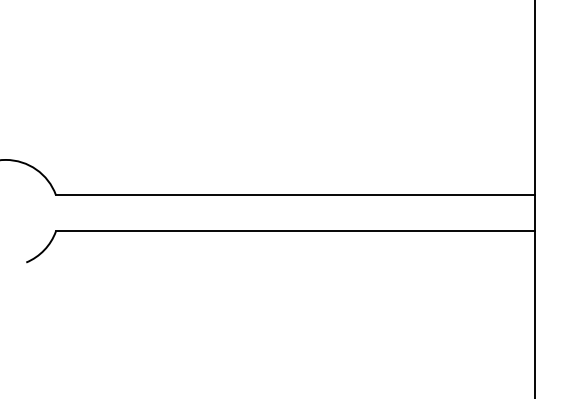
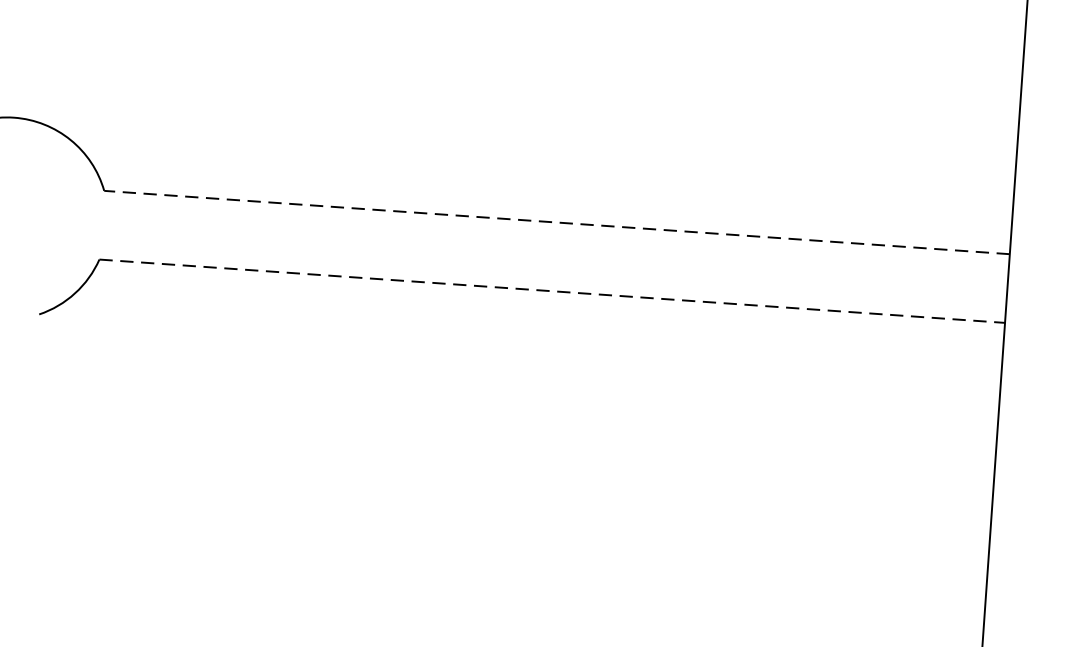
line: (294, 195) -> (555, 223), solid -> dashed
line: (295, 231) -> (552, 291), solid -> dashed

